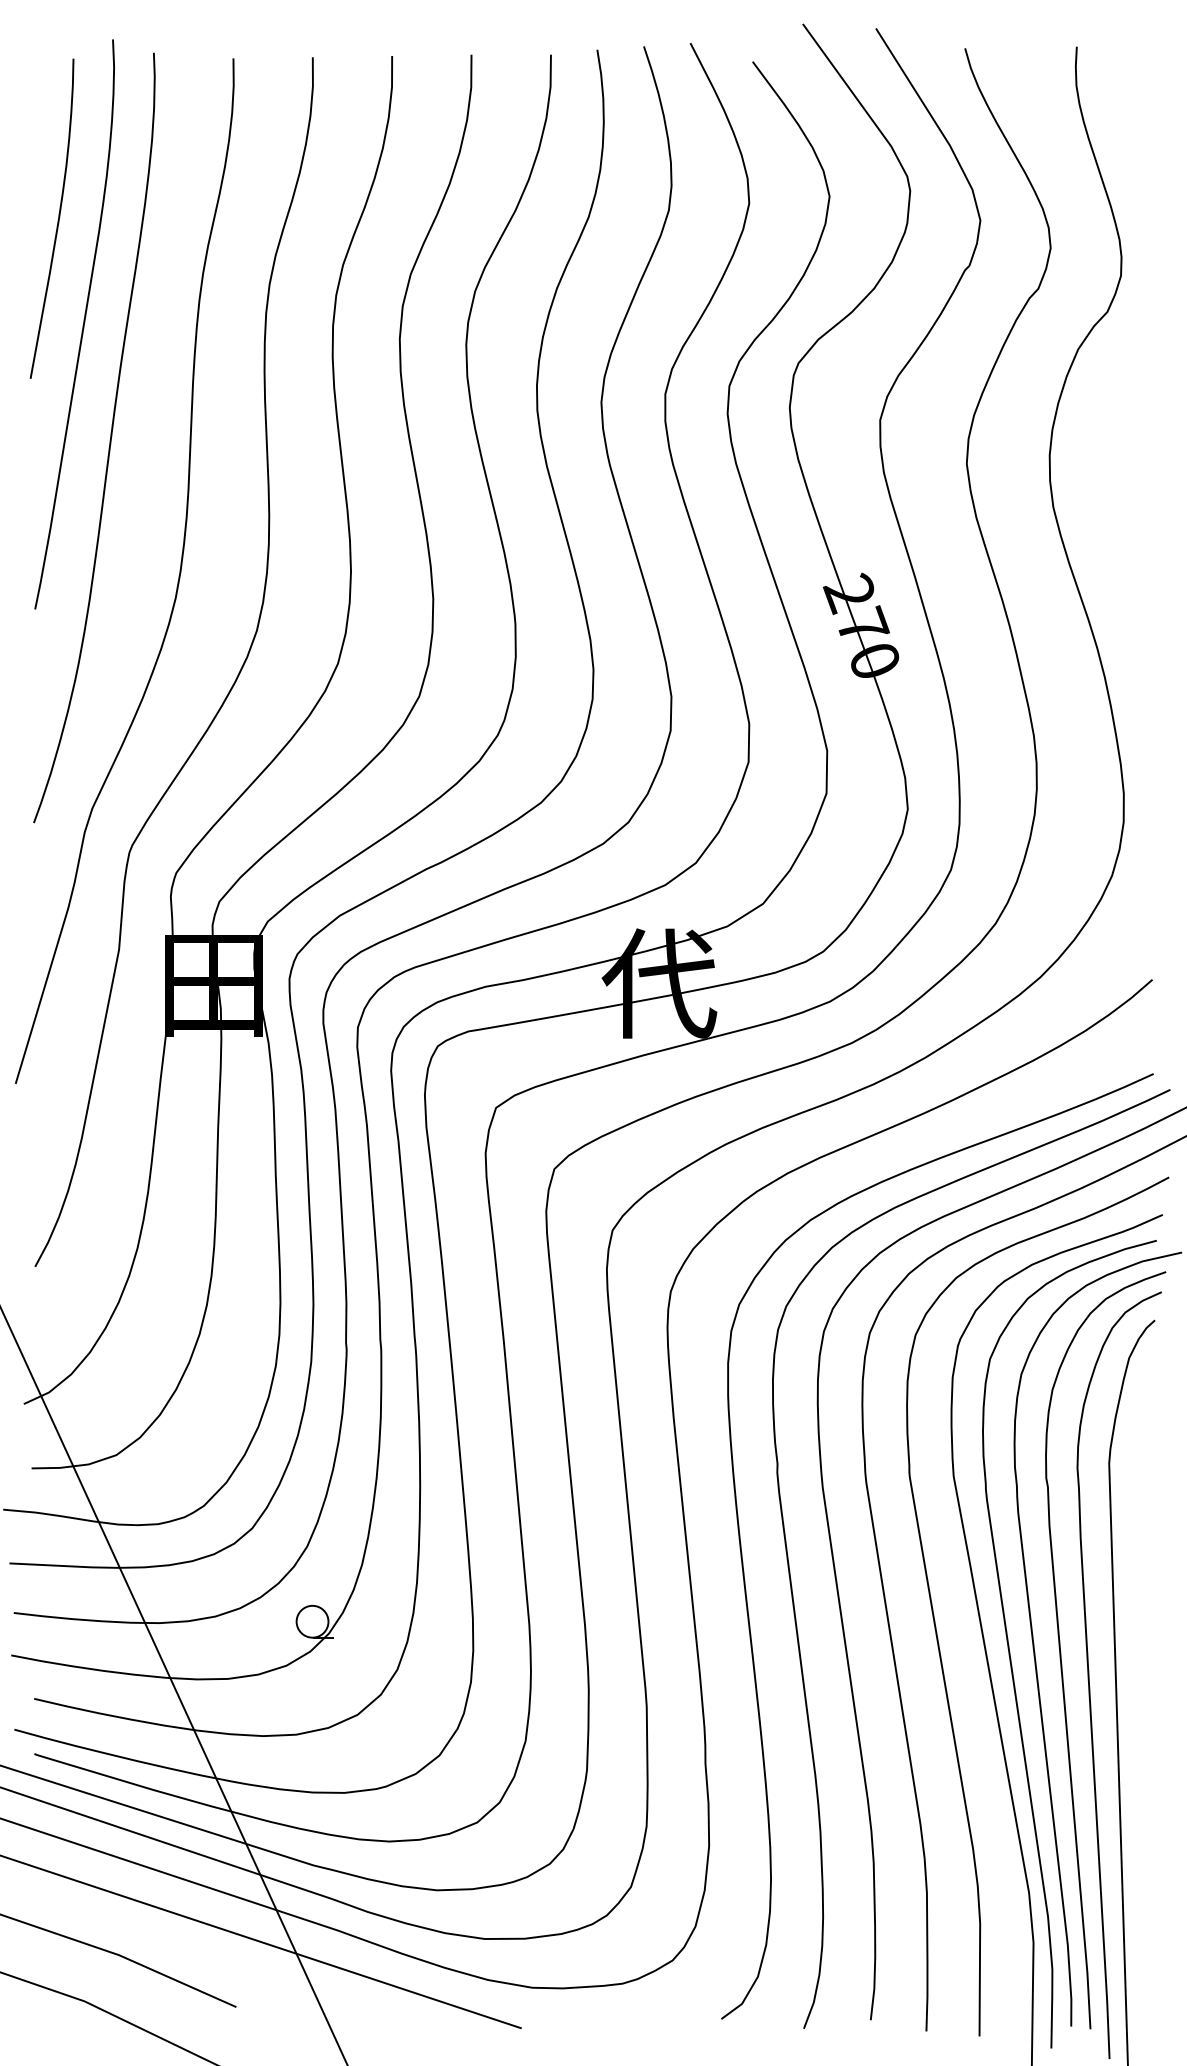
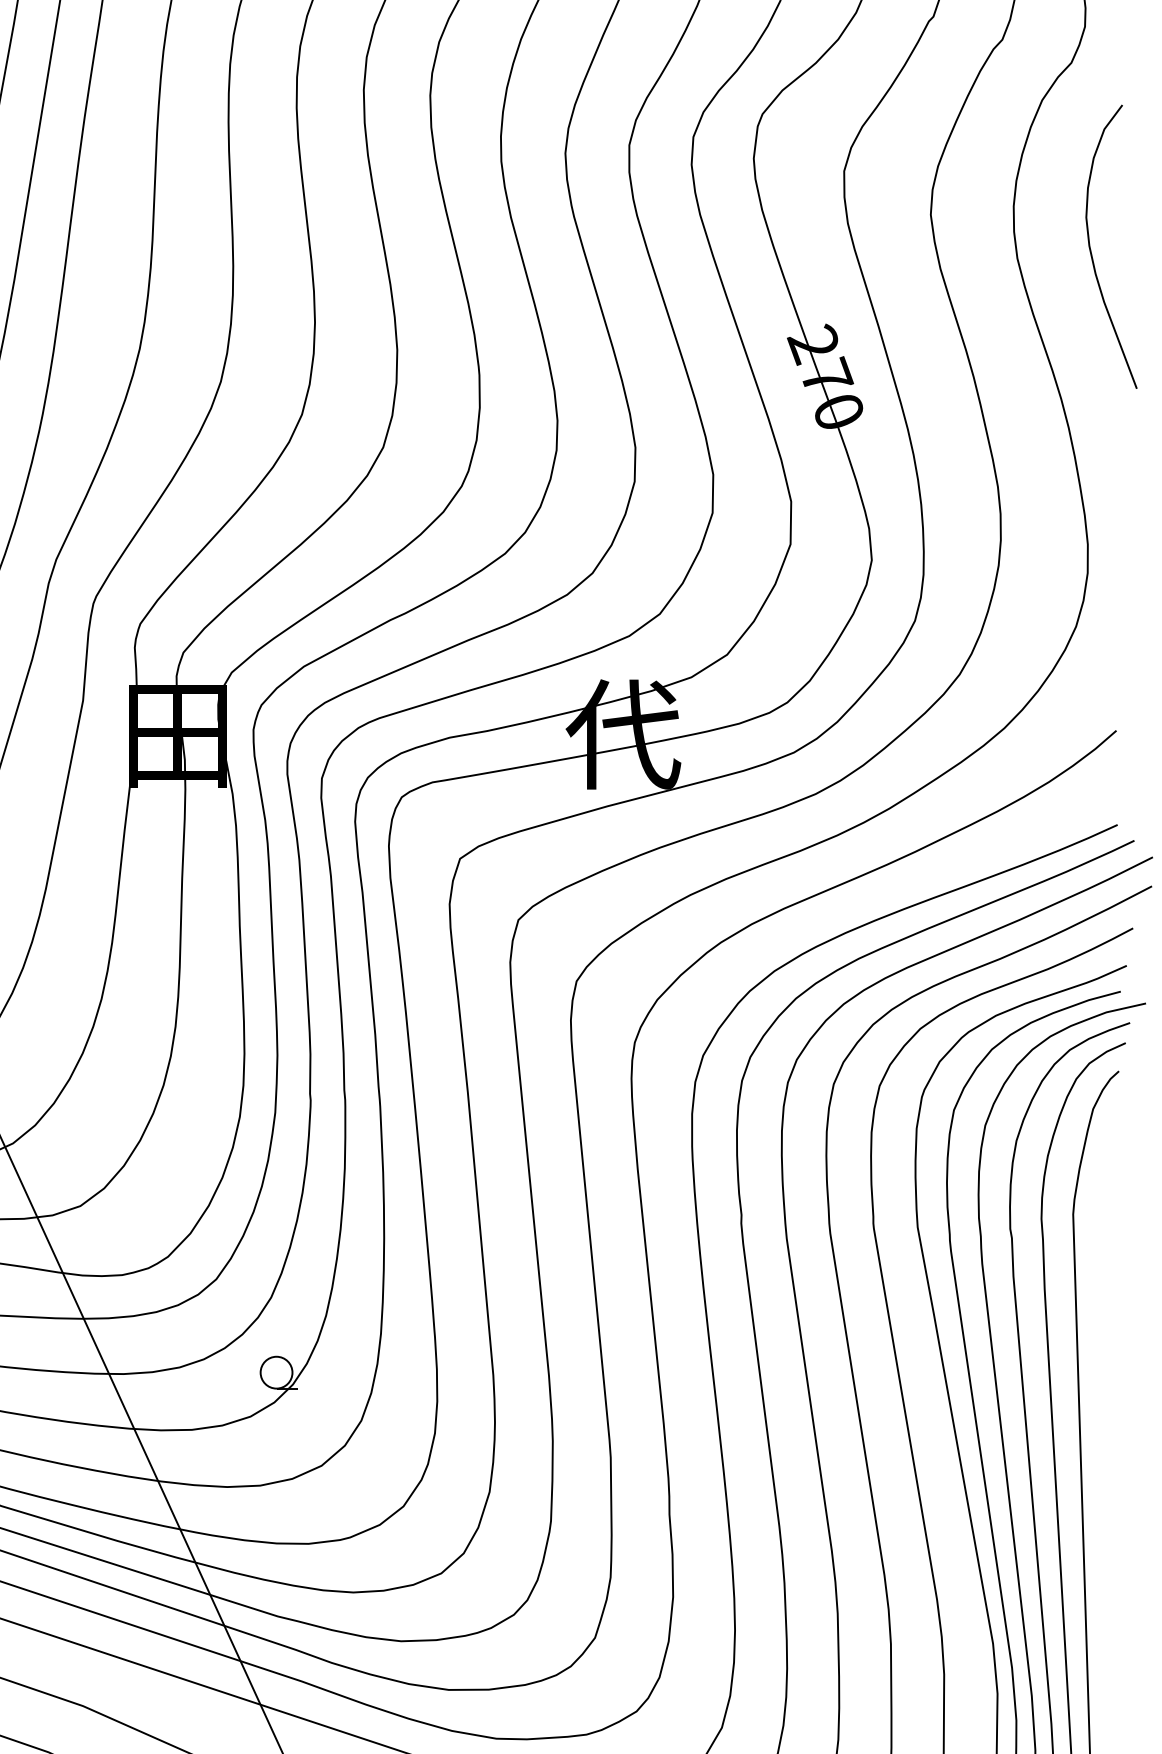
curve: (1127, 498) -> (1091, 249), added

